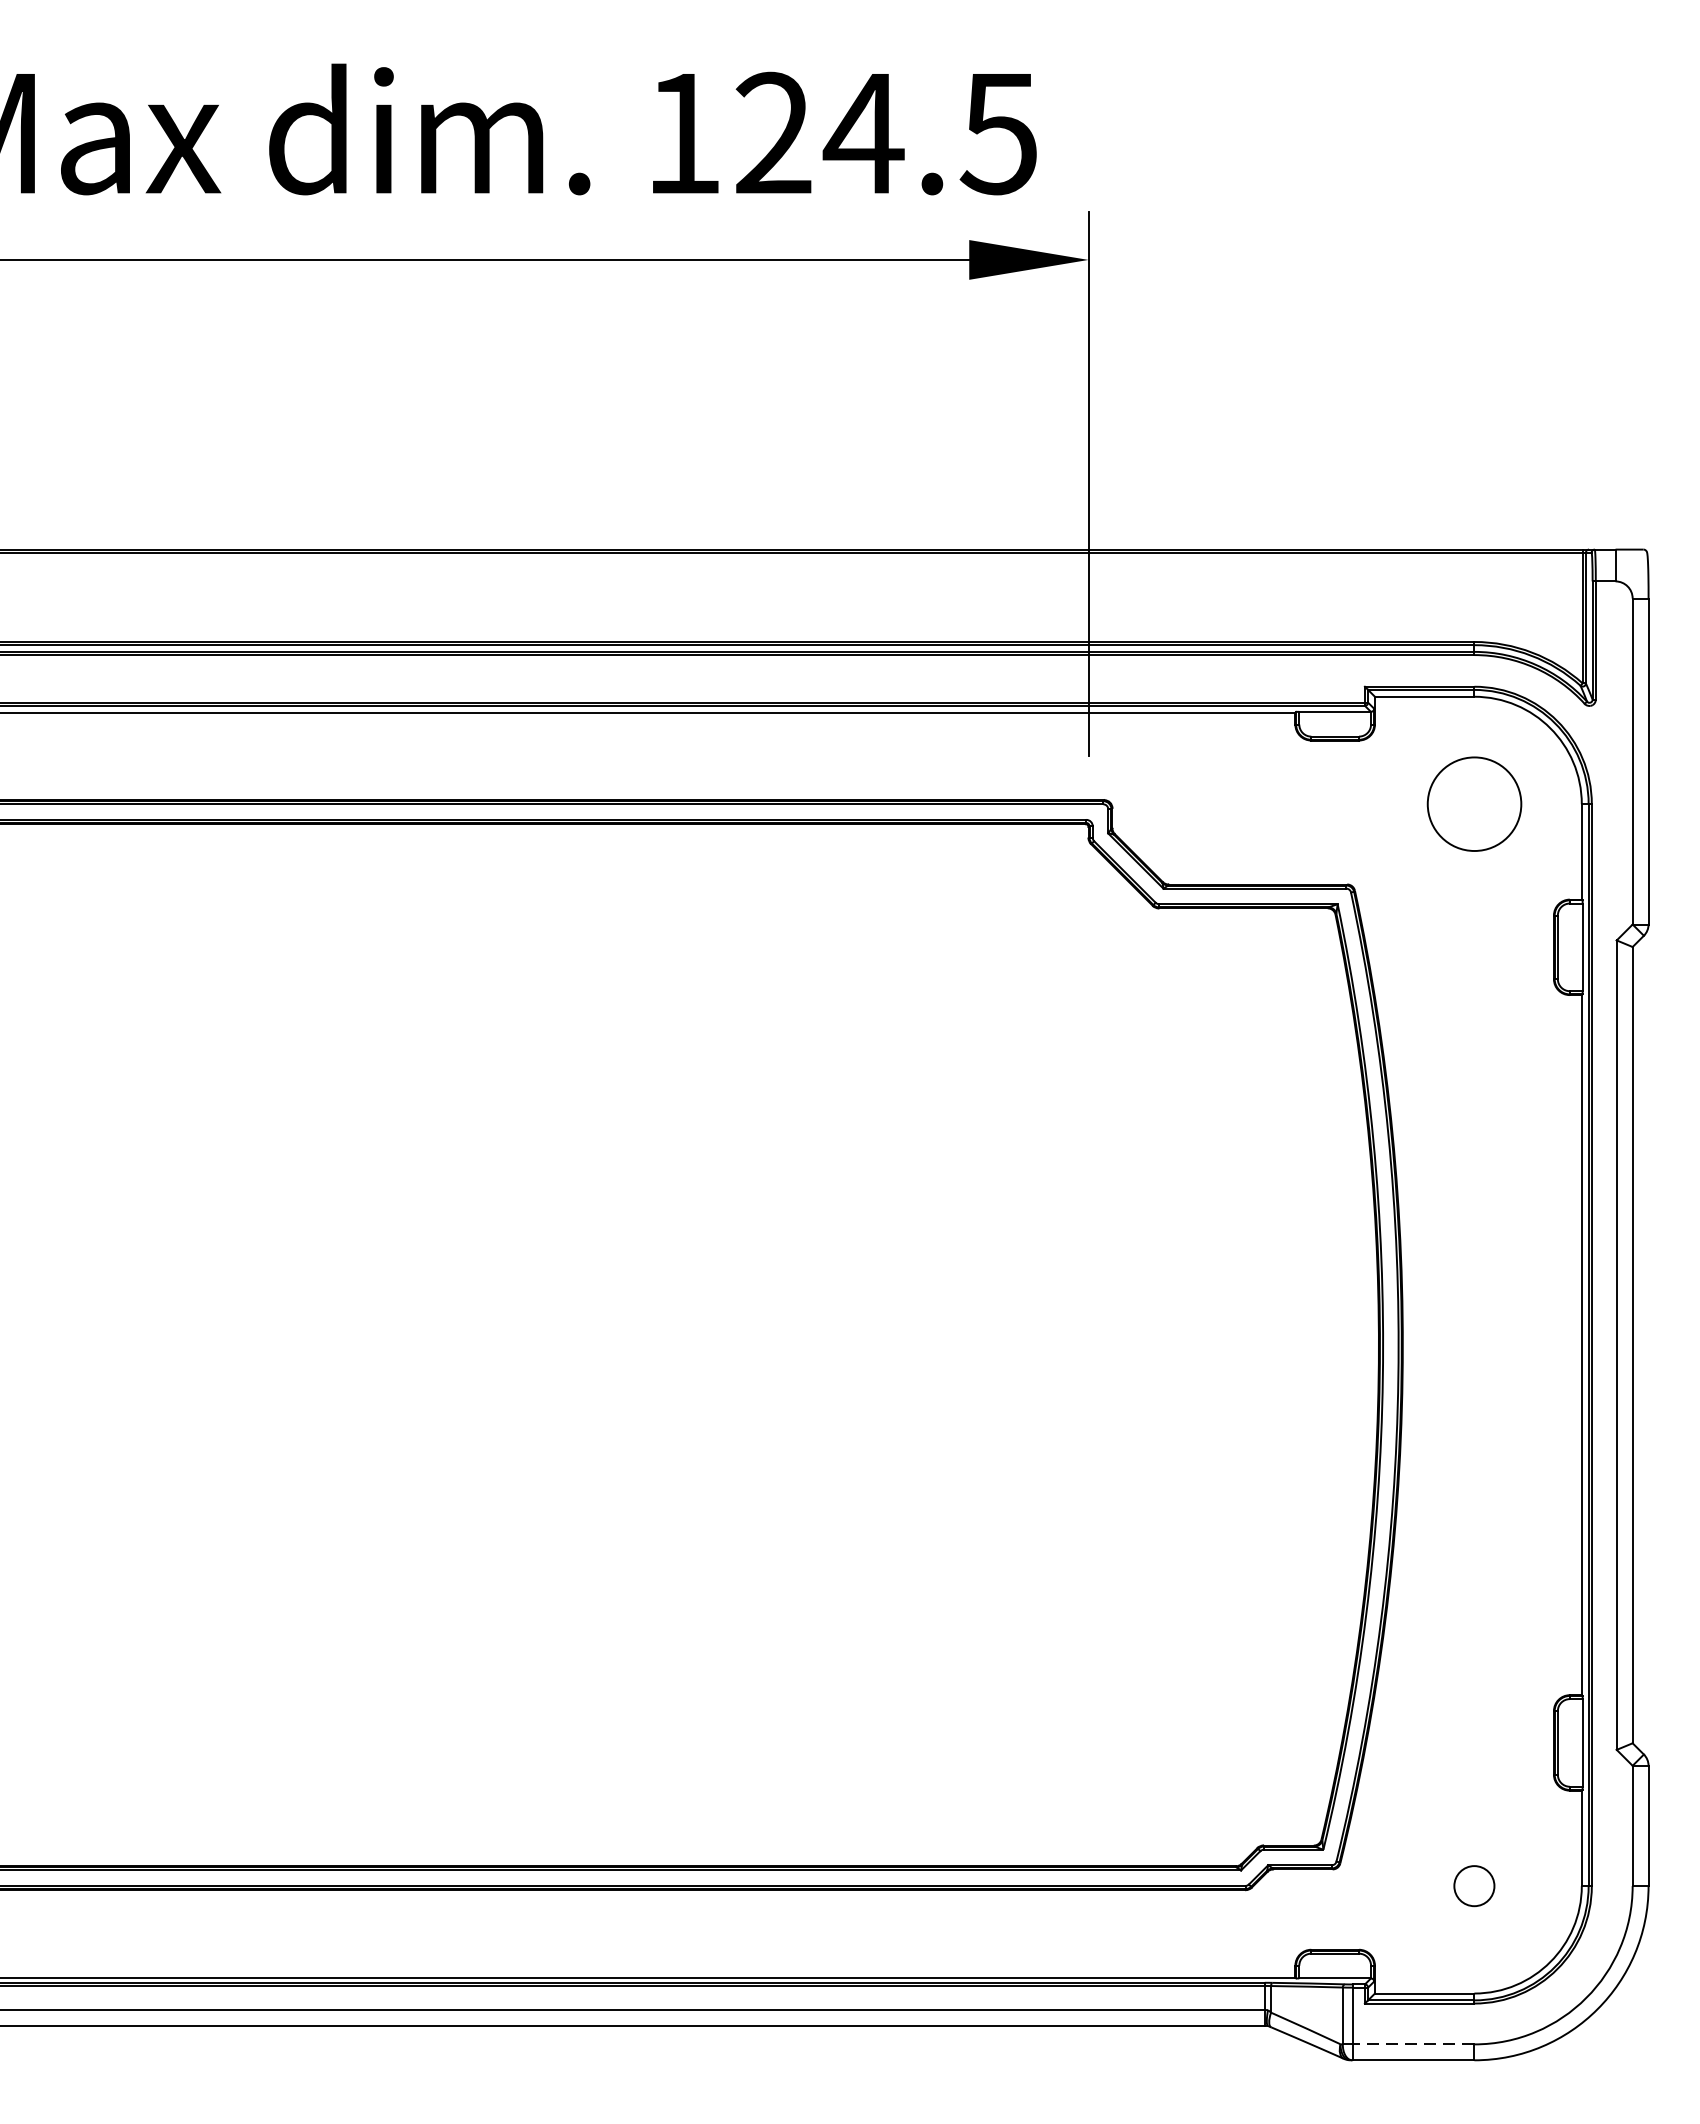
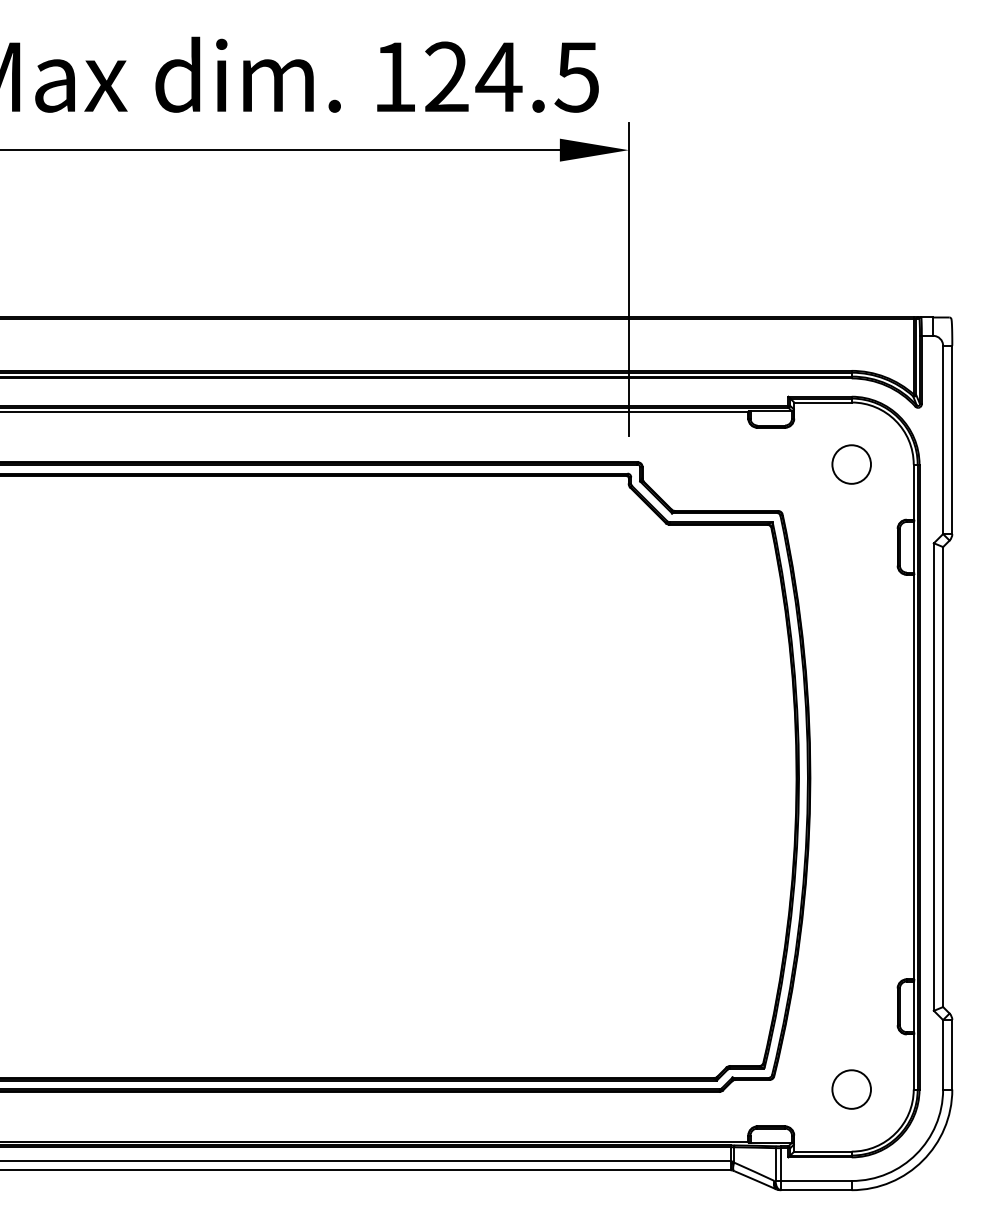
circle: (1474, 804) -> (851, 464), size x0.71
circle: (1474, 1886) -> (851, 1089), size x1.67
line: (1413, 2043) -> (816, 1180), dashed -> solid

